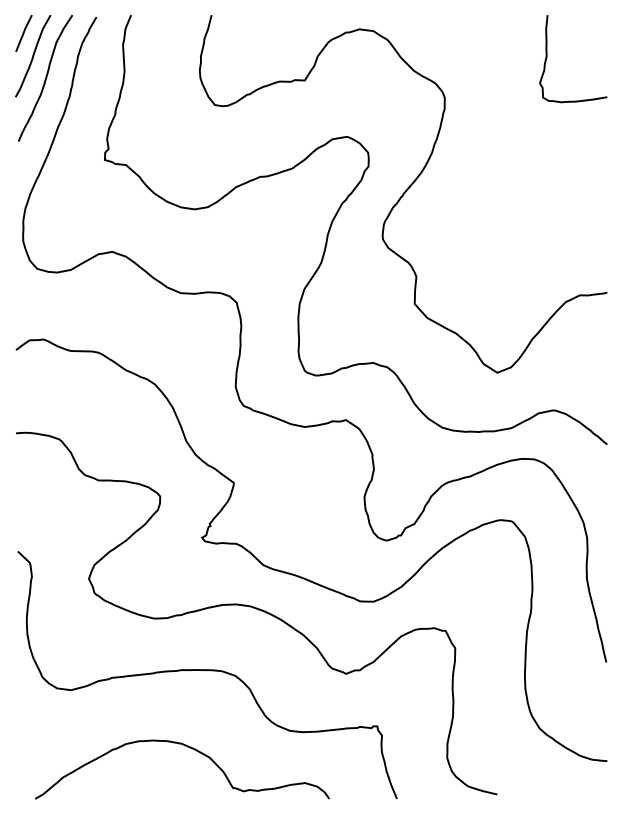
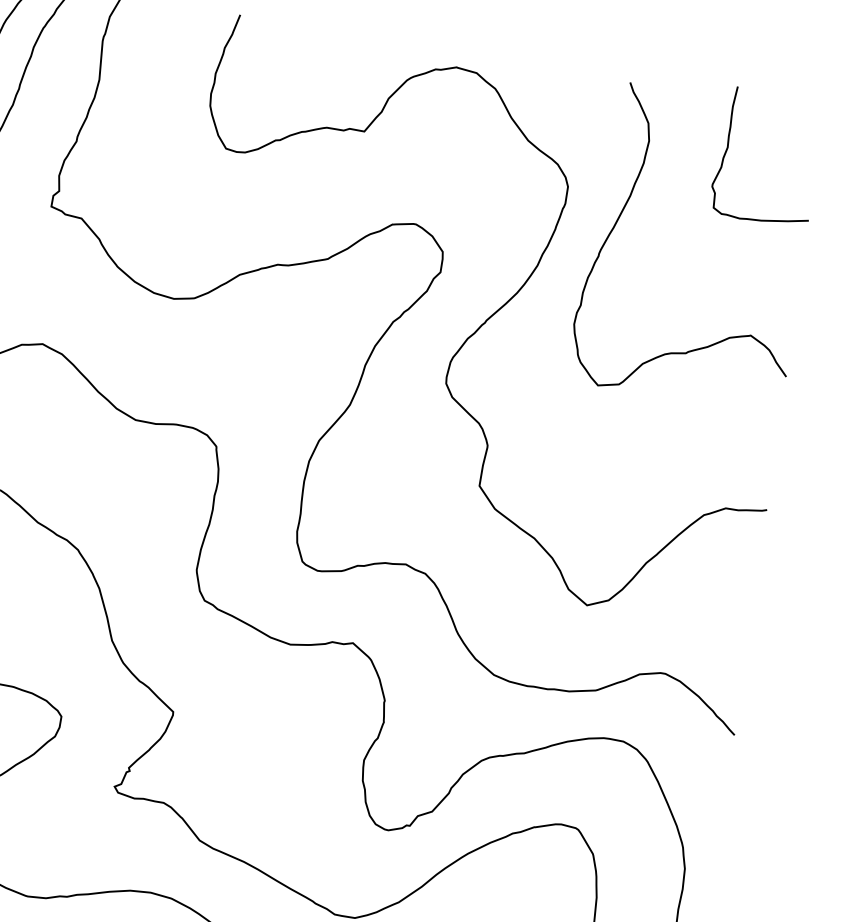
curve: (485, 105) -> (626, 207), added

